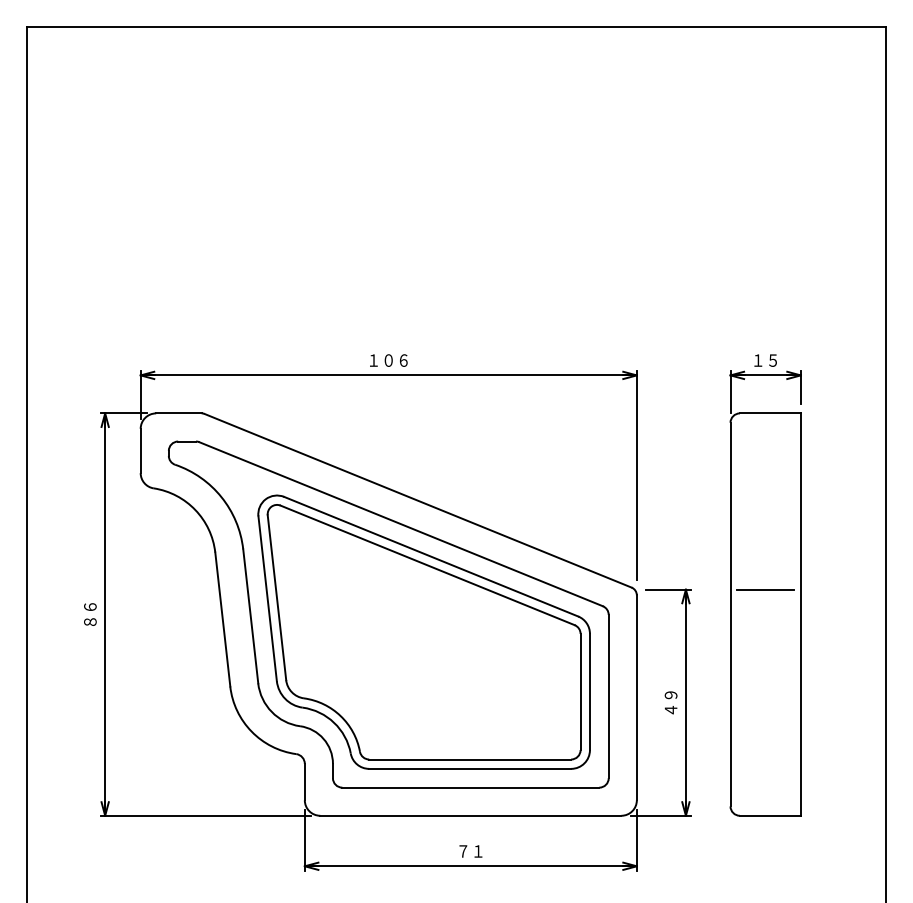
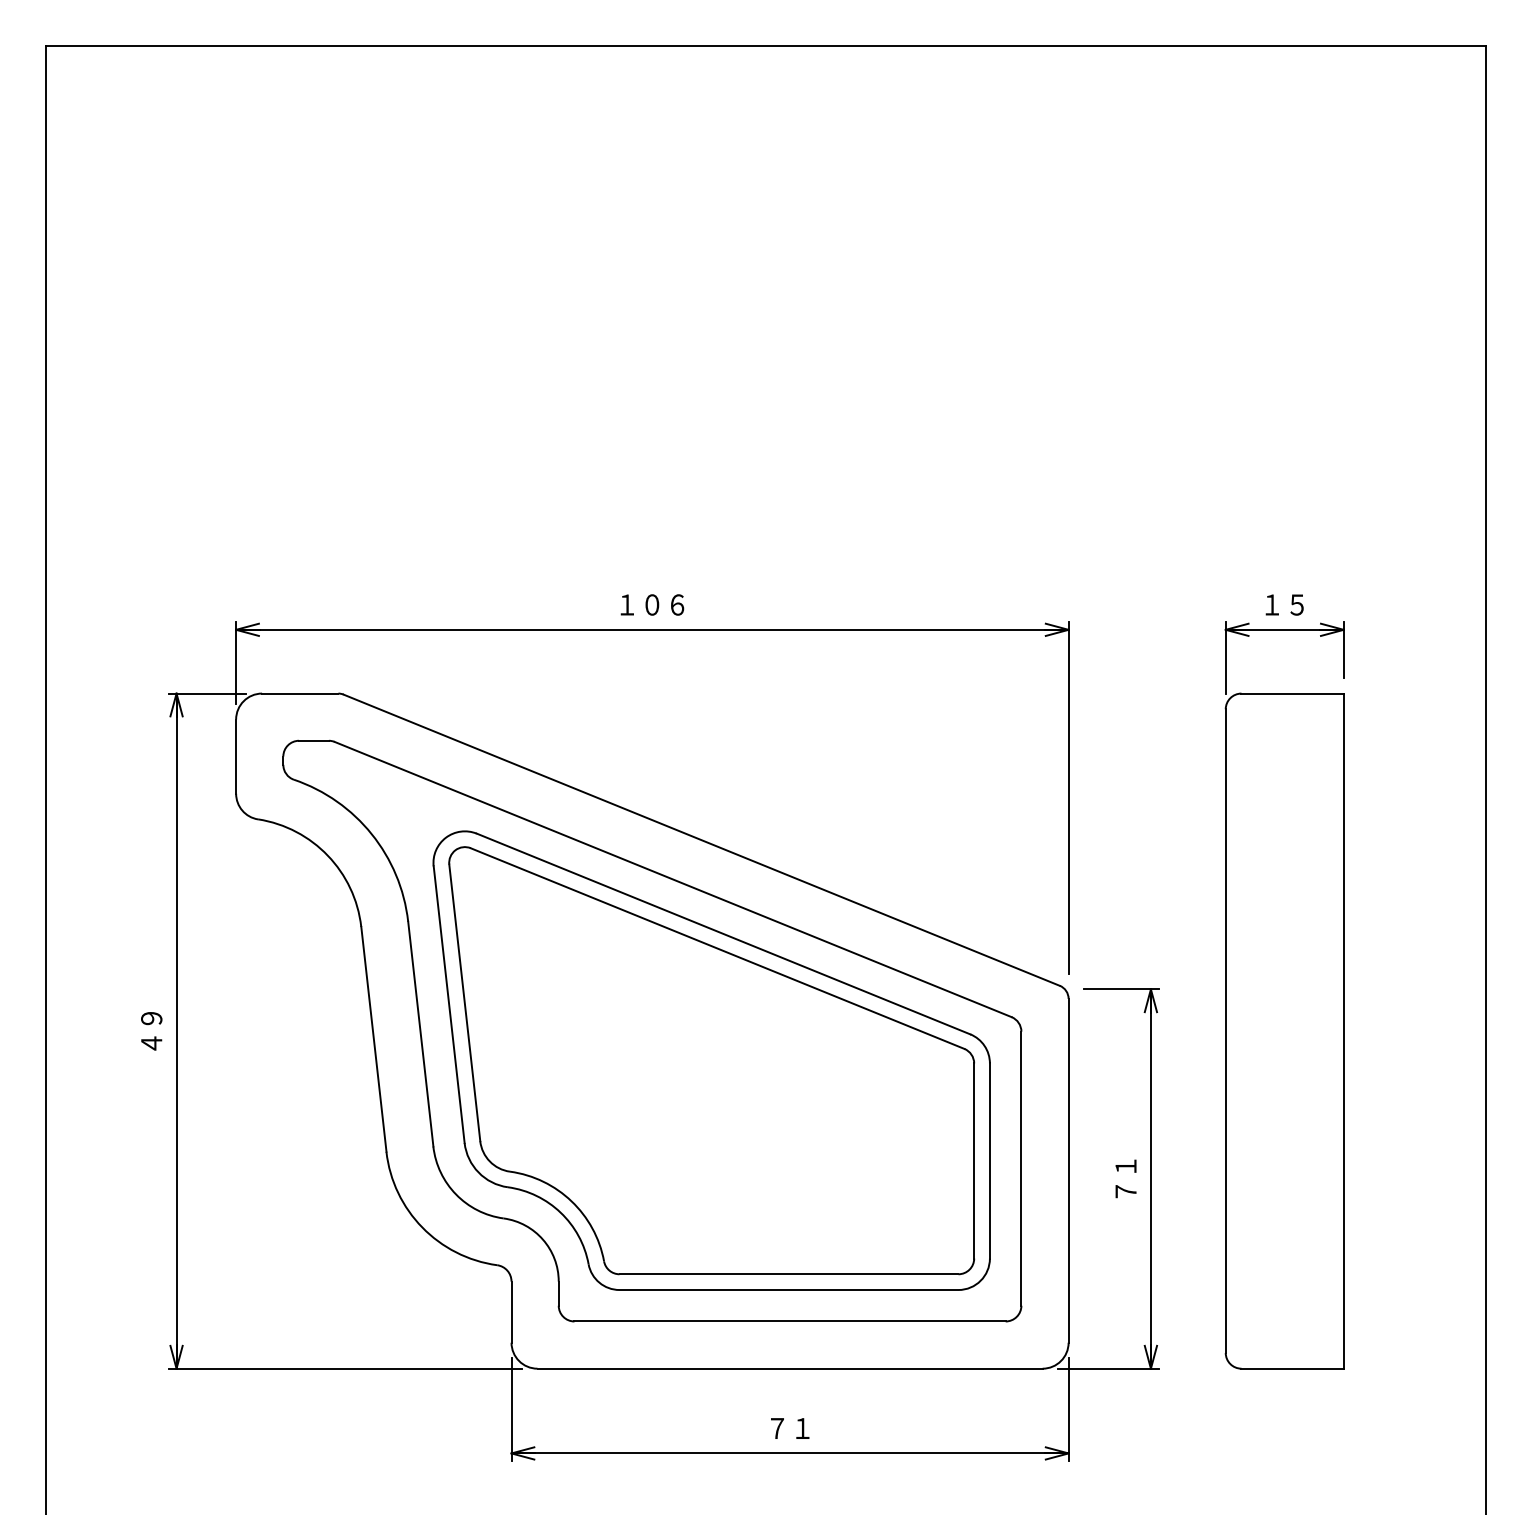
line: (765, 589) -> (1284, 989), removed
text: (90, 614) -> (151, 1030), ８６ -> ４９
text: (670, 702) -> (1125, 1178), ４９ -> ７１

